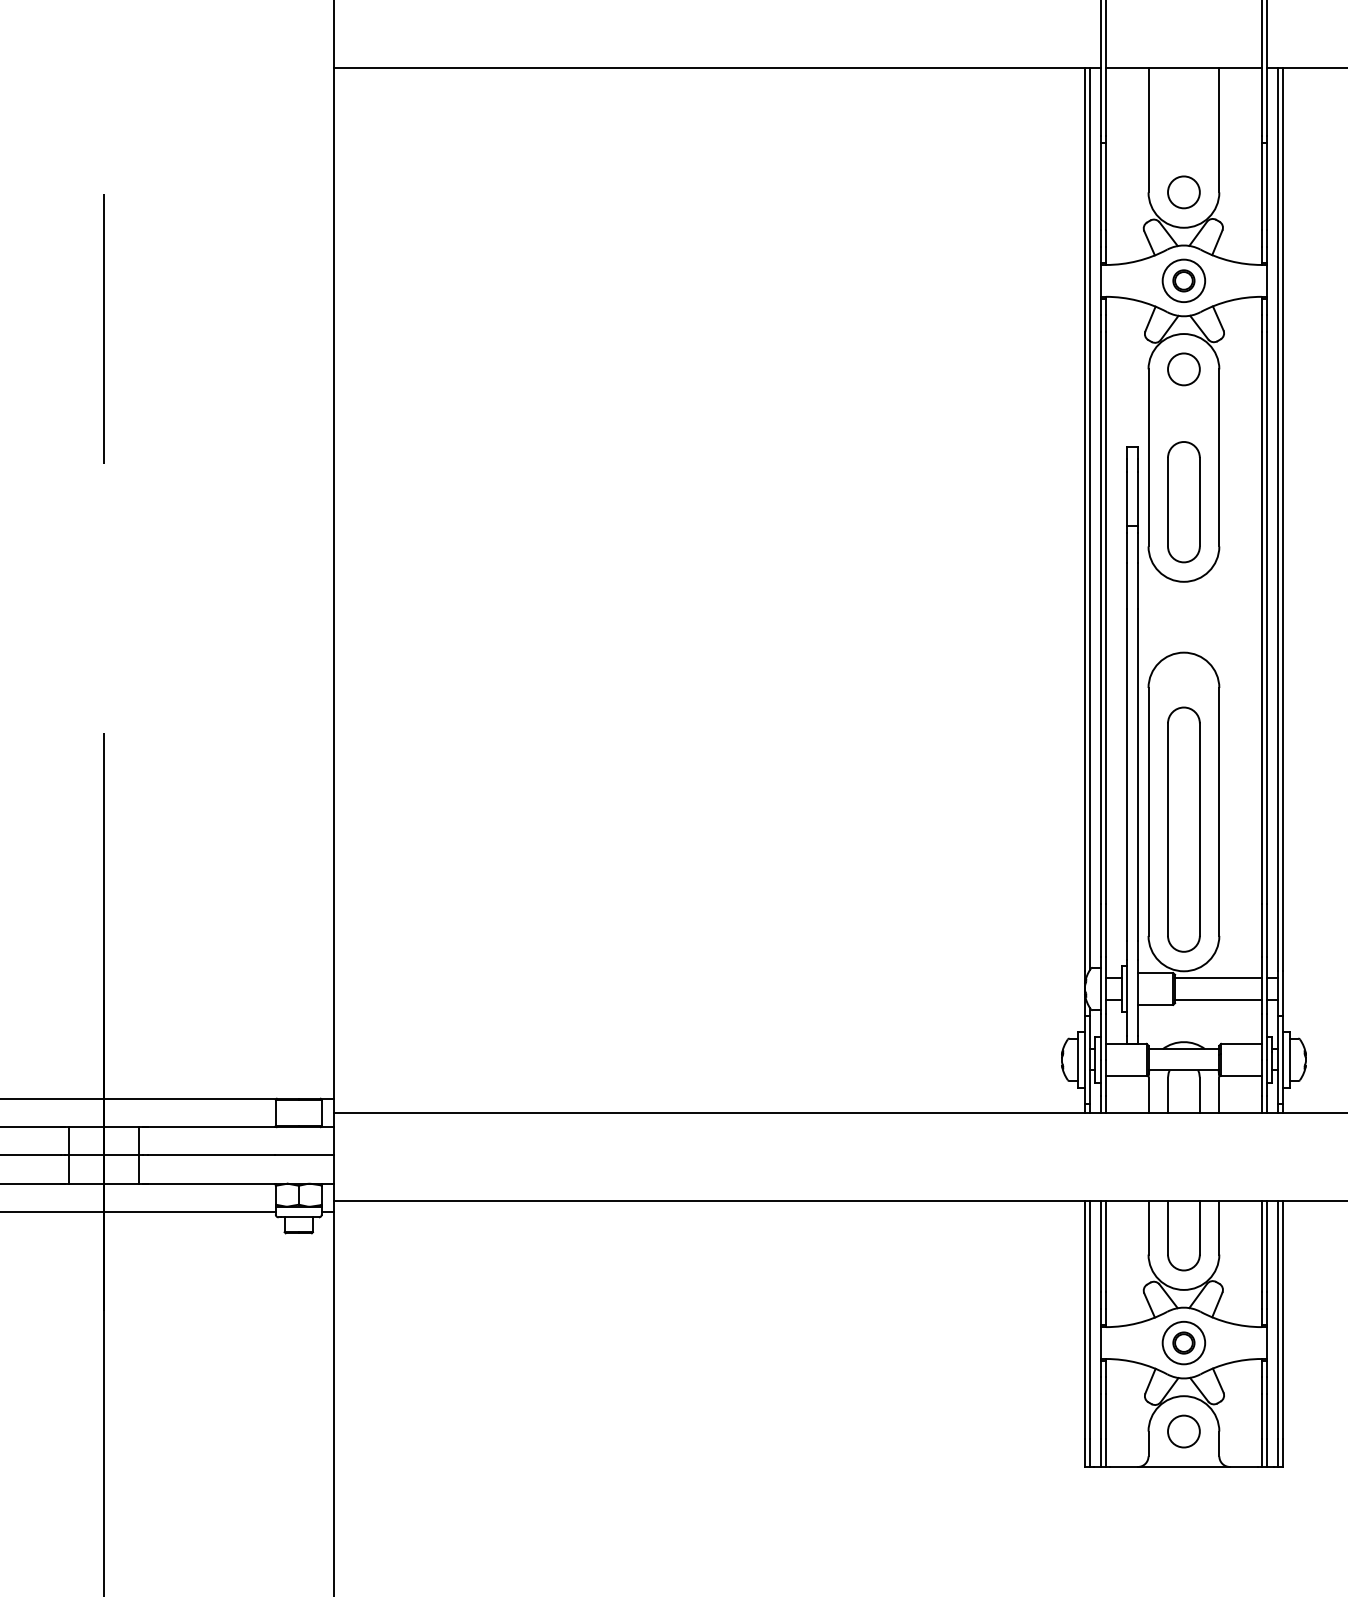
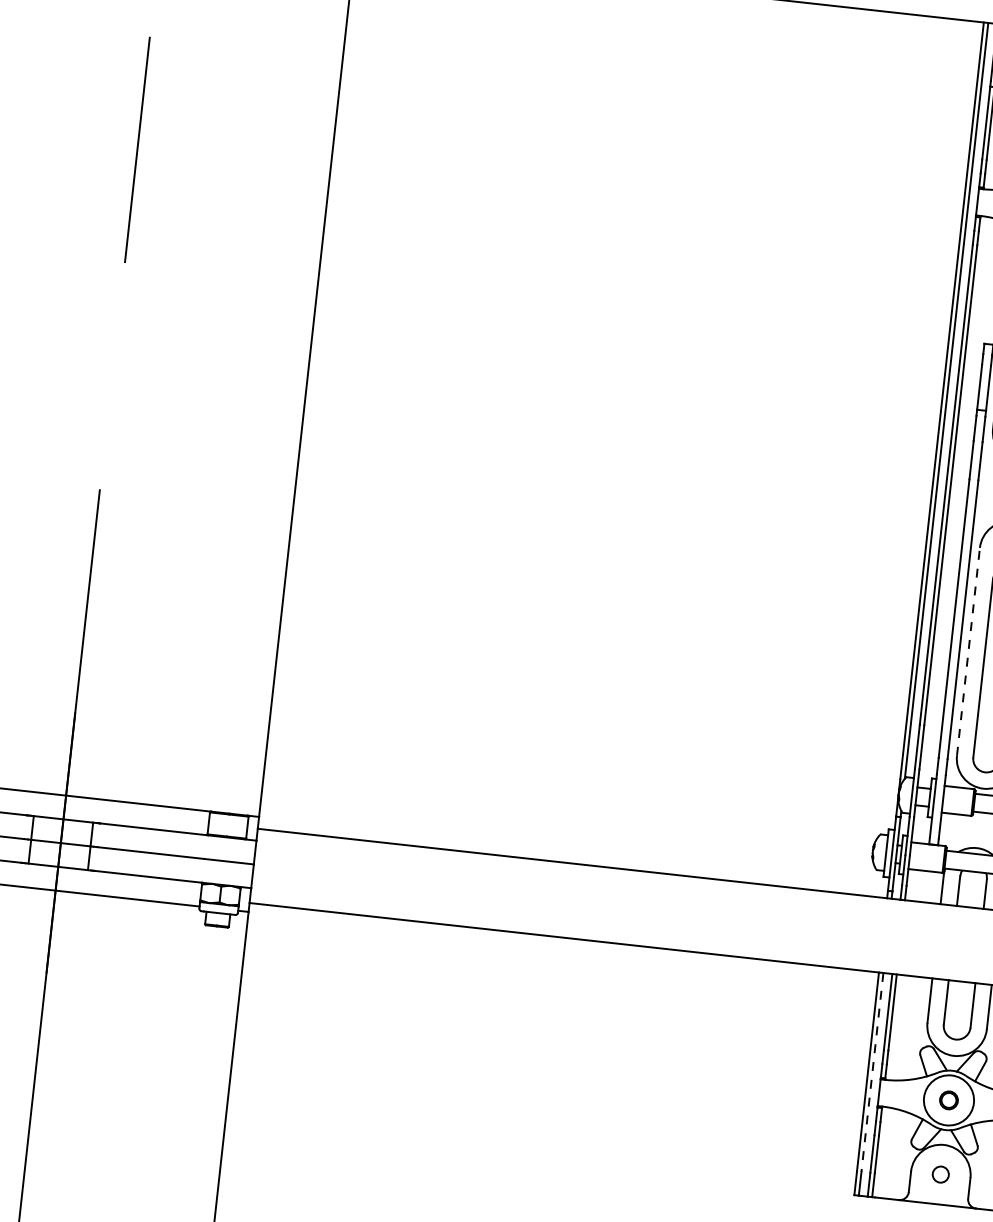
line: (1148, 811) -> (968, 651), solid -> dashed
line: (1090, 1320) -> (872, 1072), solid -> dashed
circle: (1183, 1342) -> (948, 1099), size x1.4
circle: (1183, 1431) -> (940, 1174), size x0.6

